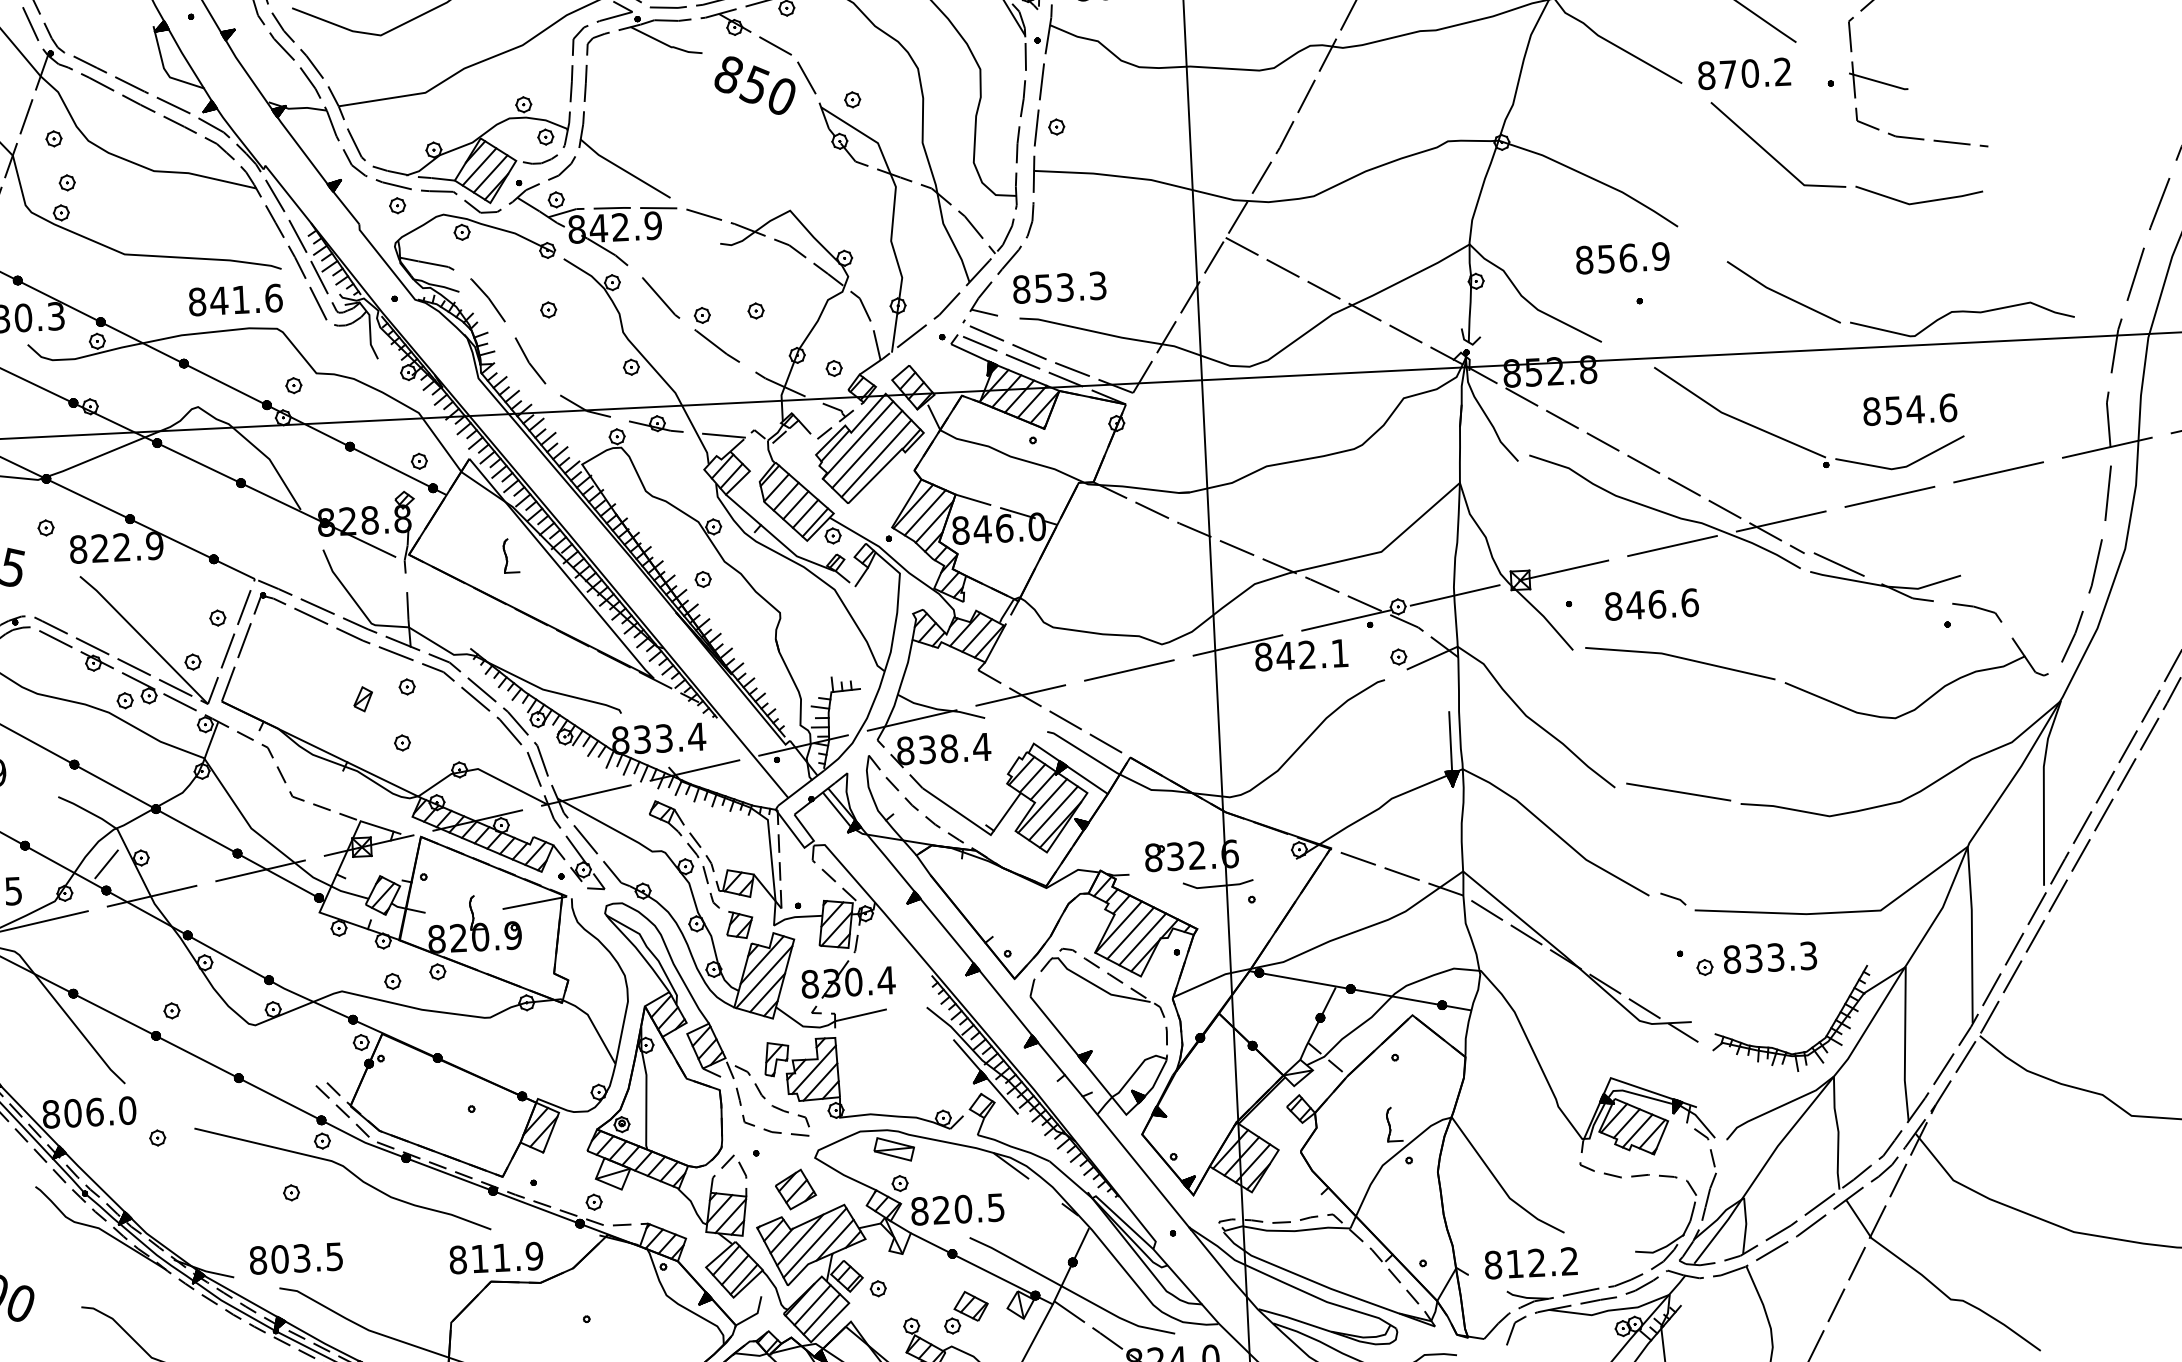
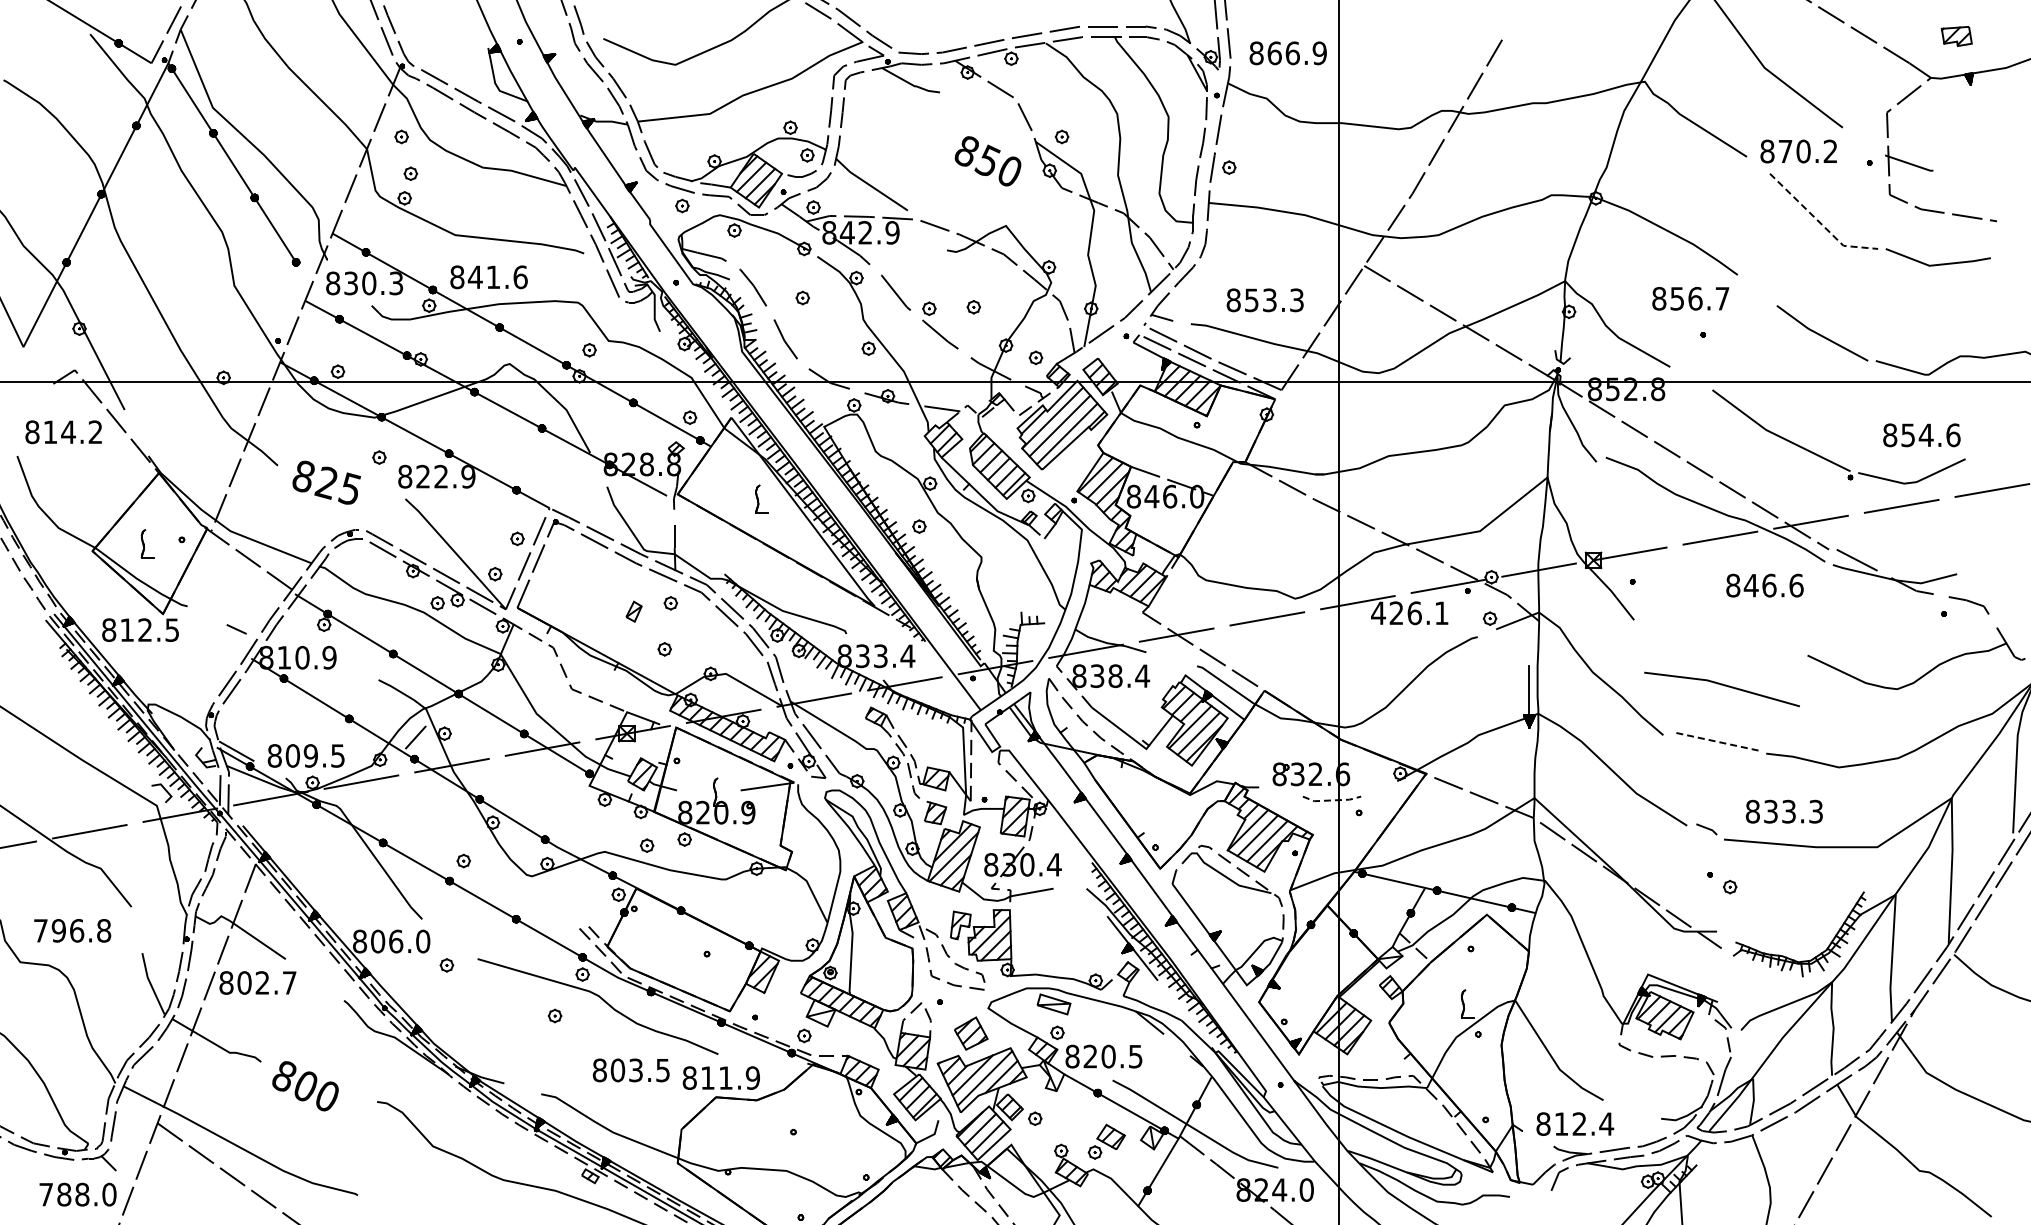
text: (754, 85) -> (987, 161), moved
line: (1773, 158) -> (1819, 222), solid -> dashed
text: (1660, 256) -> (1722, 298), 856.9 -> 856.7
text: (1058, 287) -> (1264, 300), moved
text: (235, 300) -> (488, 277), moved
text: (1651, 604) -> (1764, 585), moved
text: (1285, 656) -> (1396, 613), 842.1 -> 426.1
line: (1679, 658) -> (1721, 685), moved
line: (1678, 792) -> (1715, 741), solid -> dashed
line: (1218, 886) -> (1332, 800), solid -> dashed
text: (1770, 957) -> (1784, 811), moved
text: (295, 1258) -> (630, 1070), moved
text: (1569, 1260) -> (1606, 1123), 812.2 -> 812.4

